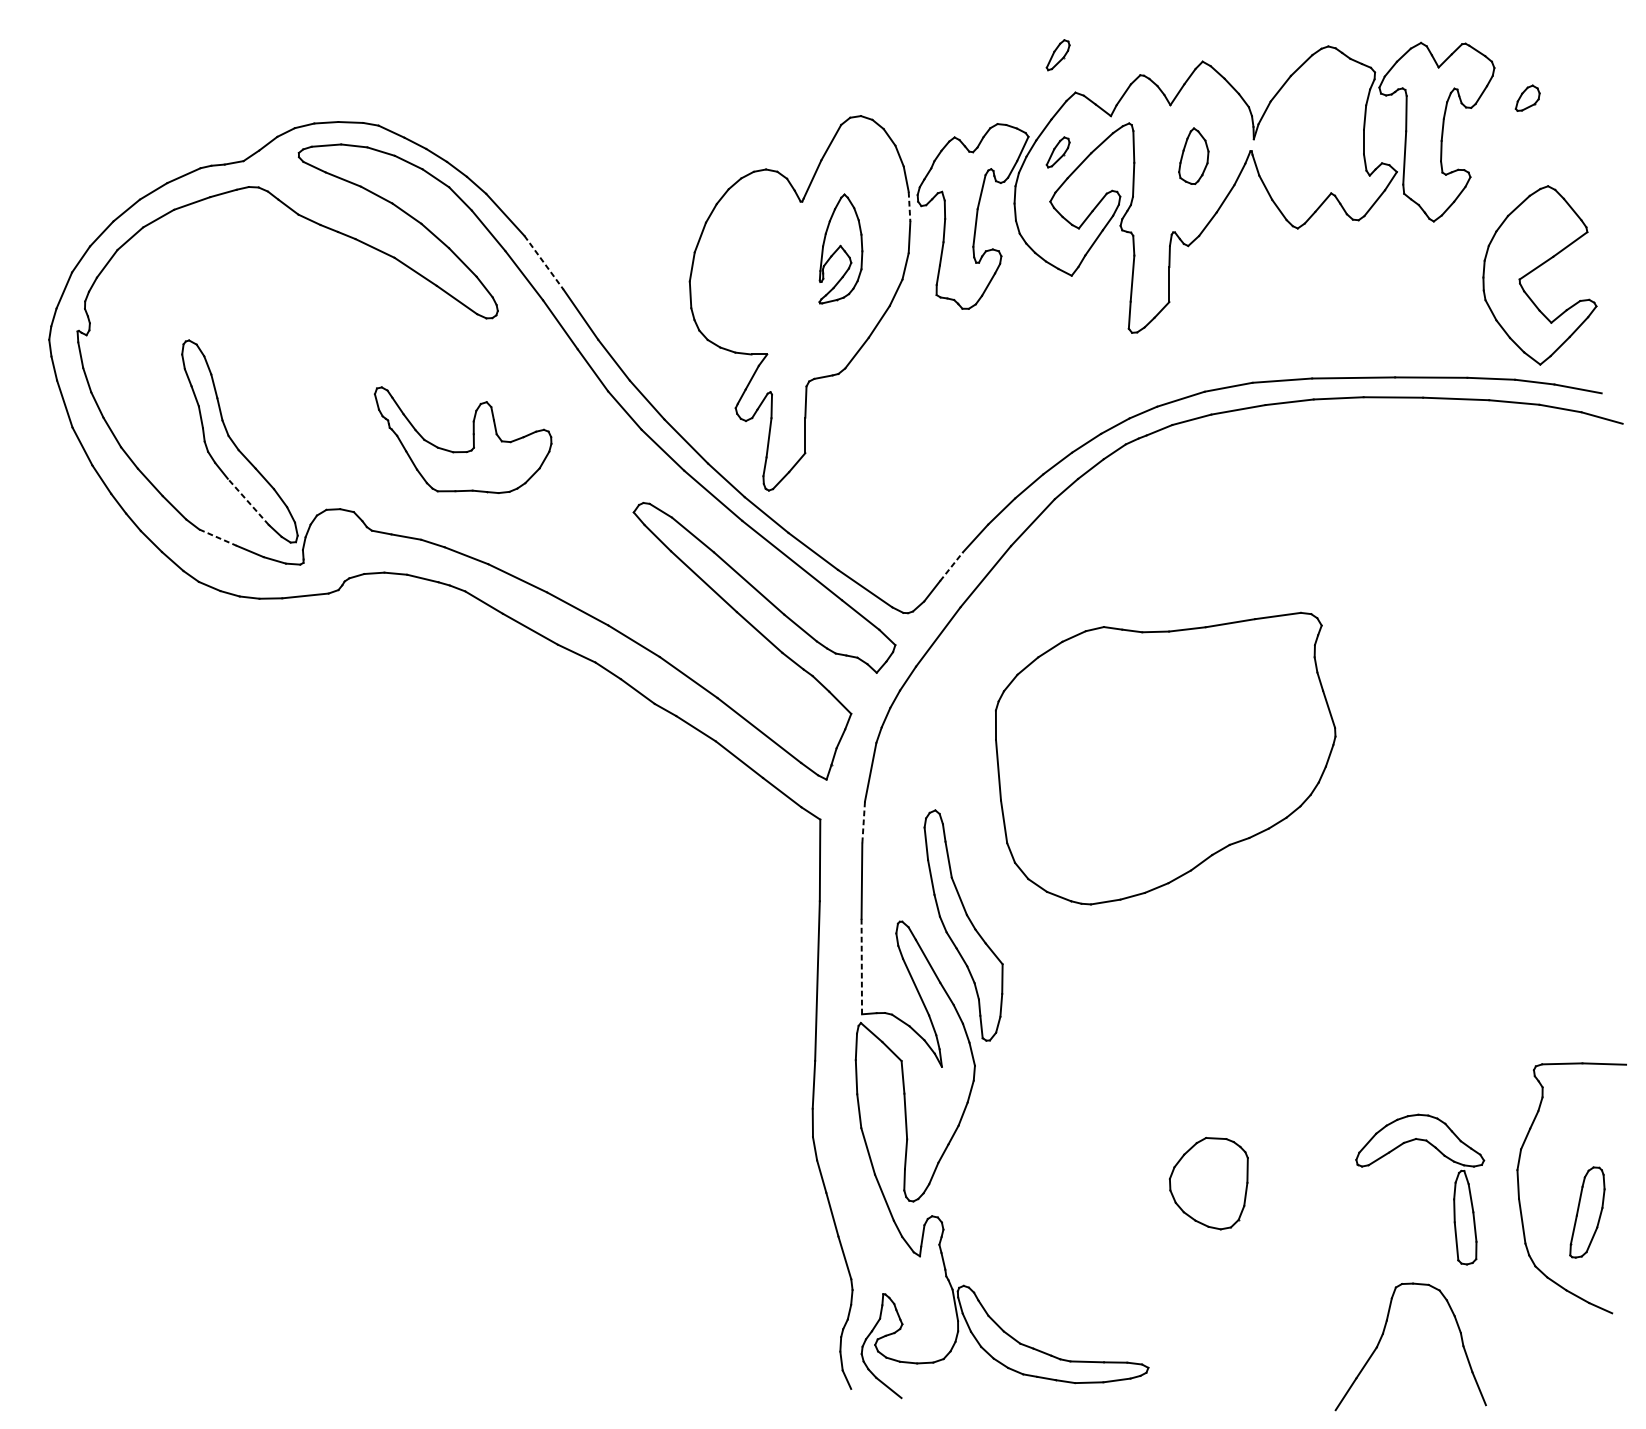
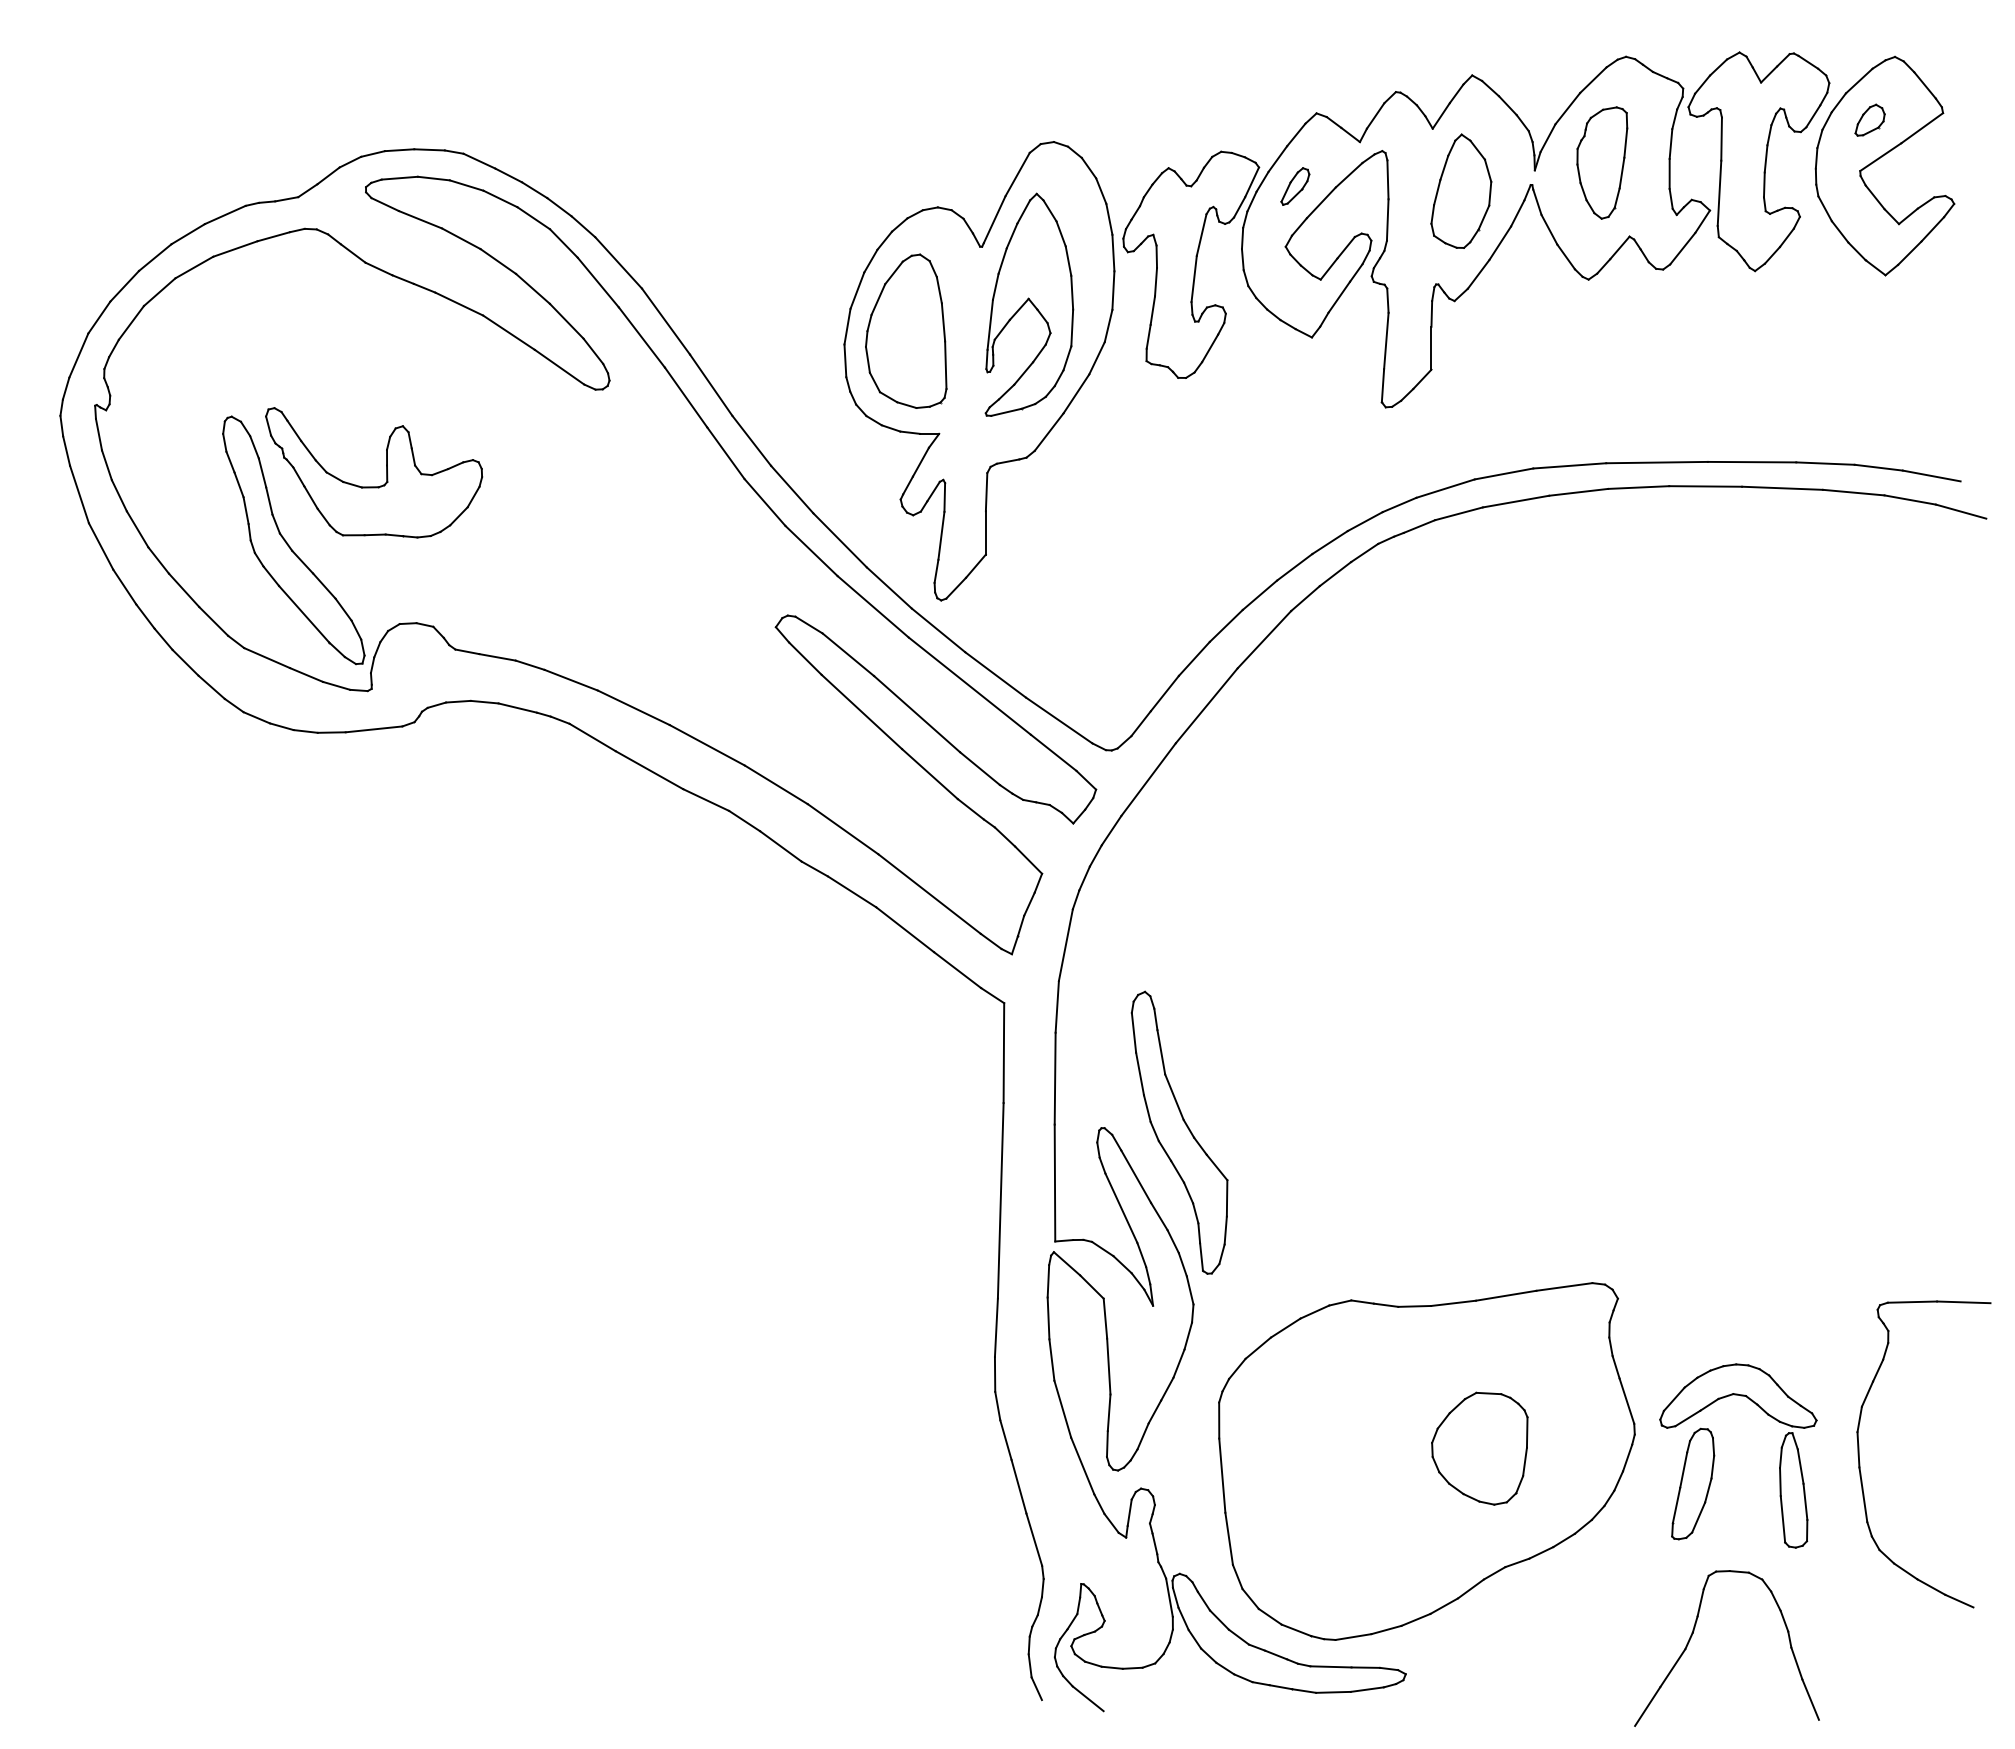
part: (1058, 55) -> (1295, 67), removed
part: (1309, 132) -> (1602, 162), added
part: (1193, 155) -> (1461, 190), size x1.67
line: (909, 207) -> (1113, 253), dashed -> solid
part: (840, 248) -> (1029, 304), size x1.67
line: (544, 262) -> (666, 321), dashed -> solid
part: (740, 270) -> (906, 330), added
part: (1535, 270) -> (1879, 159), moved
part: (473, 439) -> (386, 472), moved
line: (248, 502) -> (304, 614), dashed -> solid
line: (218, 538) -> (267, 658), dashed -> solid
line: (951, 566) -> (1164, 693), dashed -> solid
part: (1165, 758) -> (1426, 1461), moved
line: (863, 822) -> (1057, 1006), dashed -> solid
line: (861, 966) -> (1054, 1183), dashed -> solid
part: (1587, 1212) -> (1693, 1483), moved

